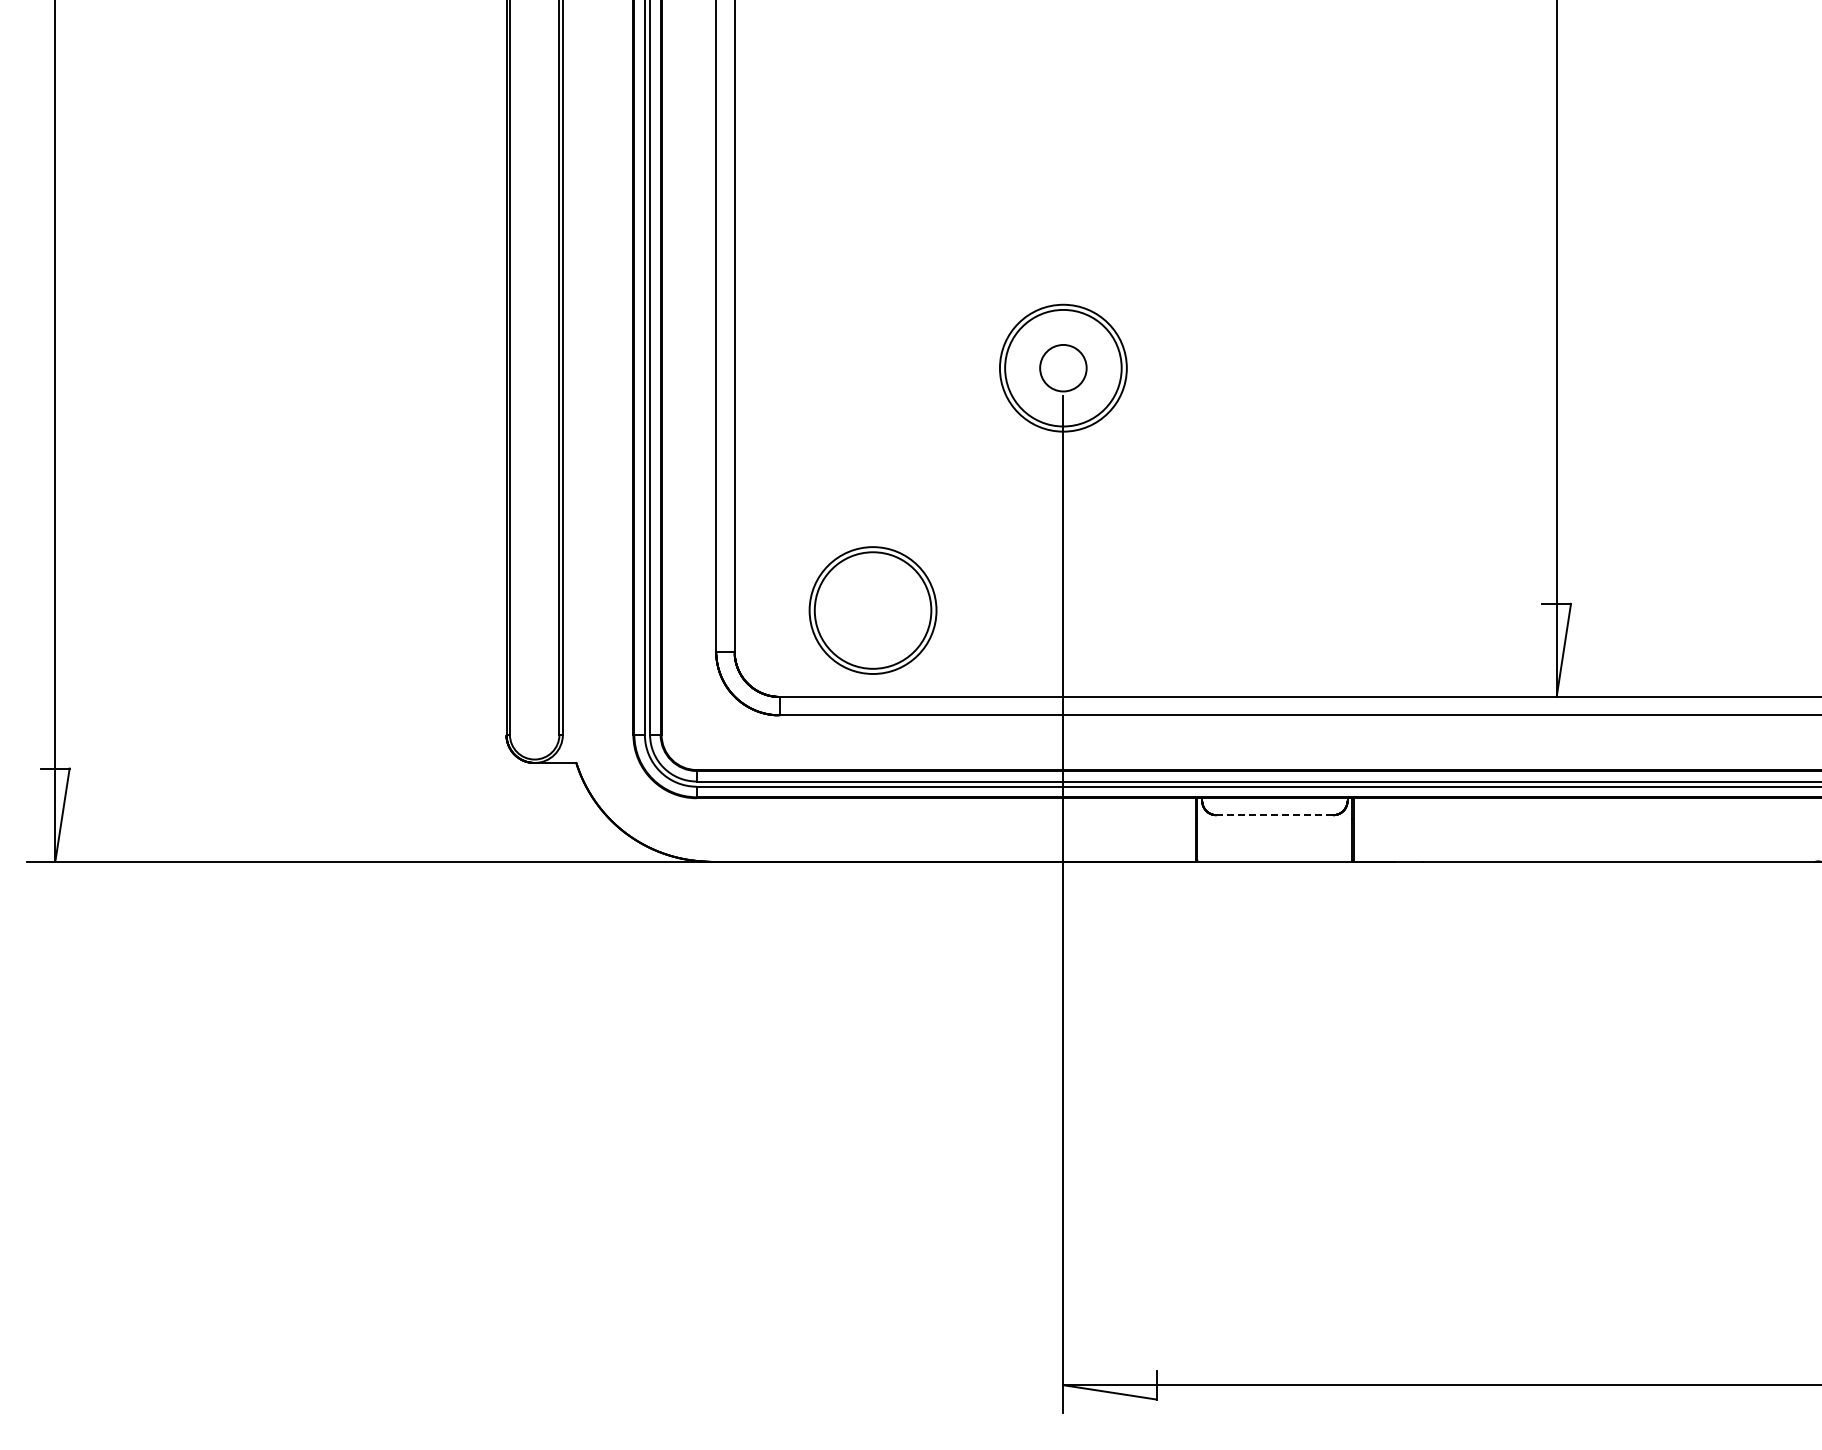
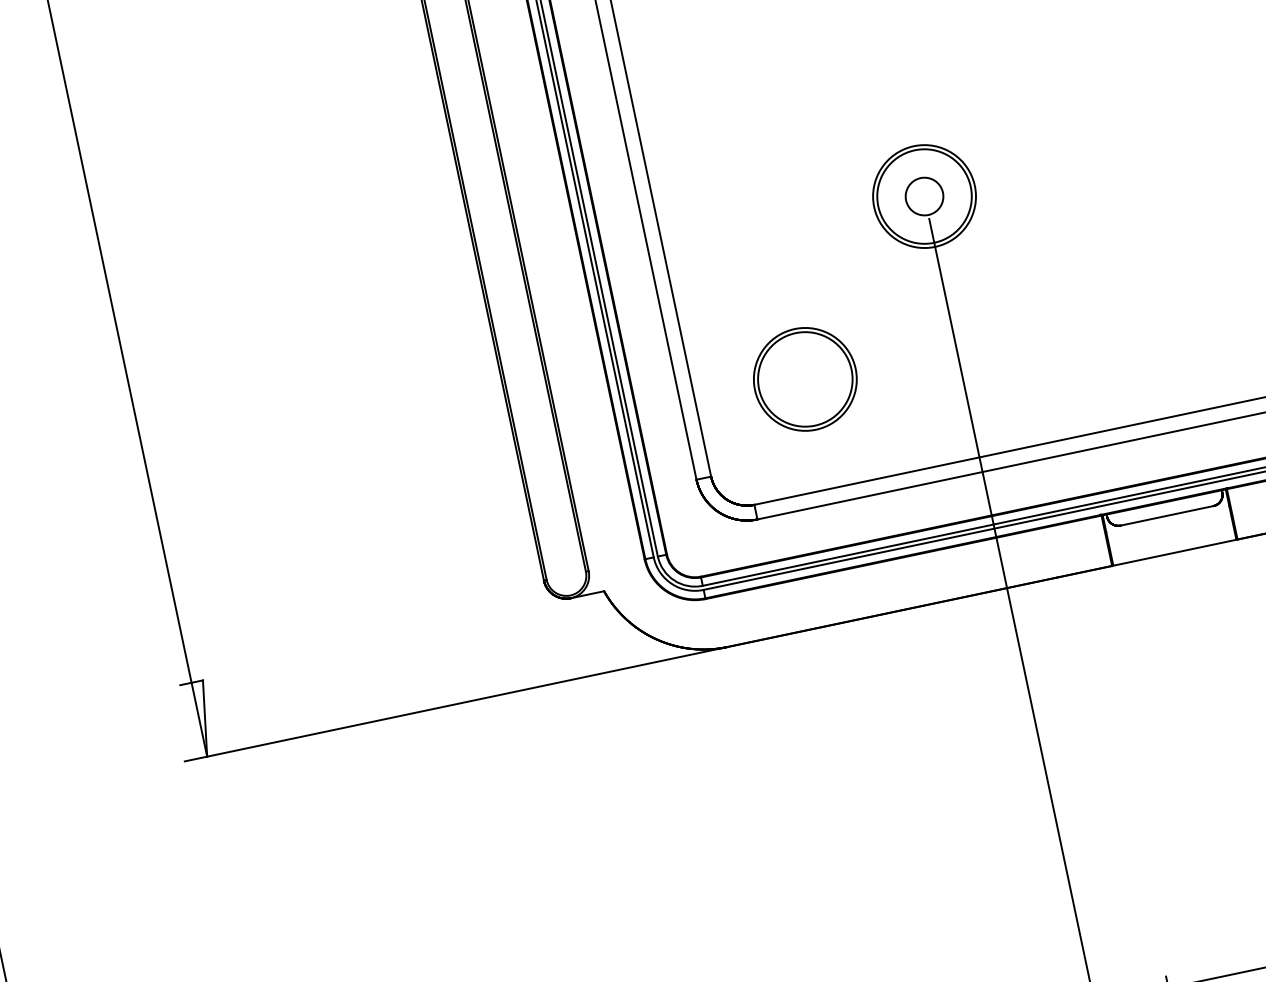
part: (872, 610) -> (804, 379), moved
line: (1274, 815) -> (1166, 516), dashed -> solid

